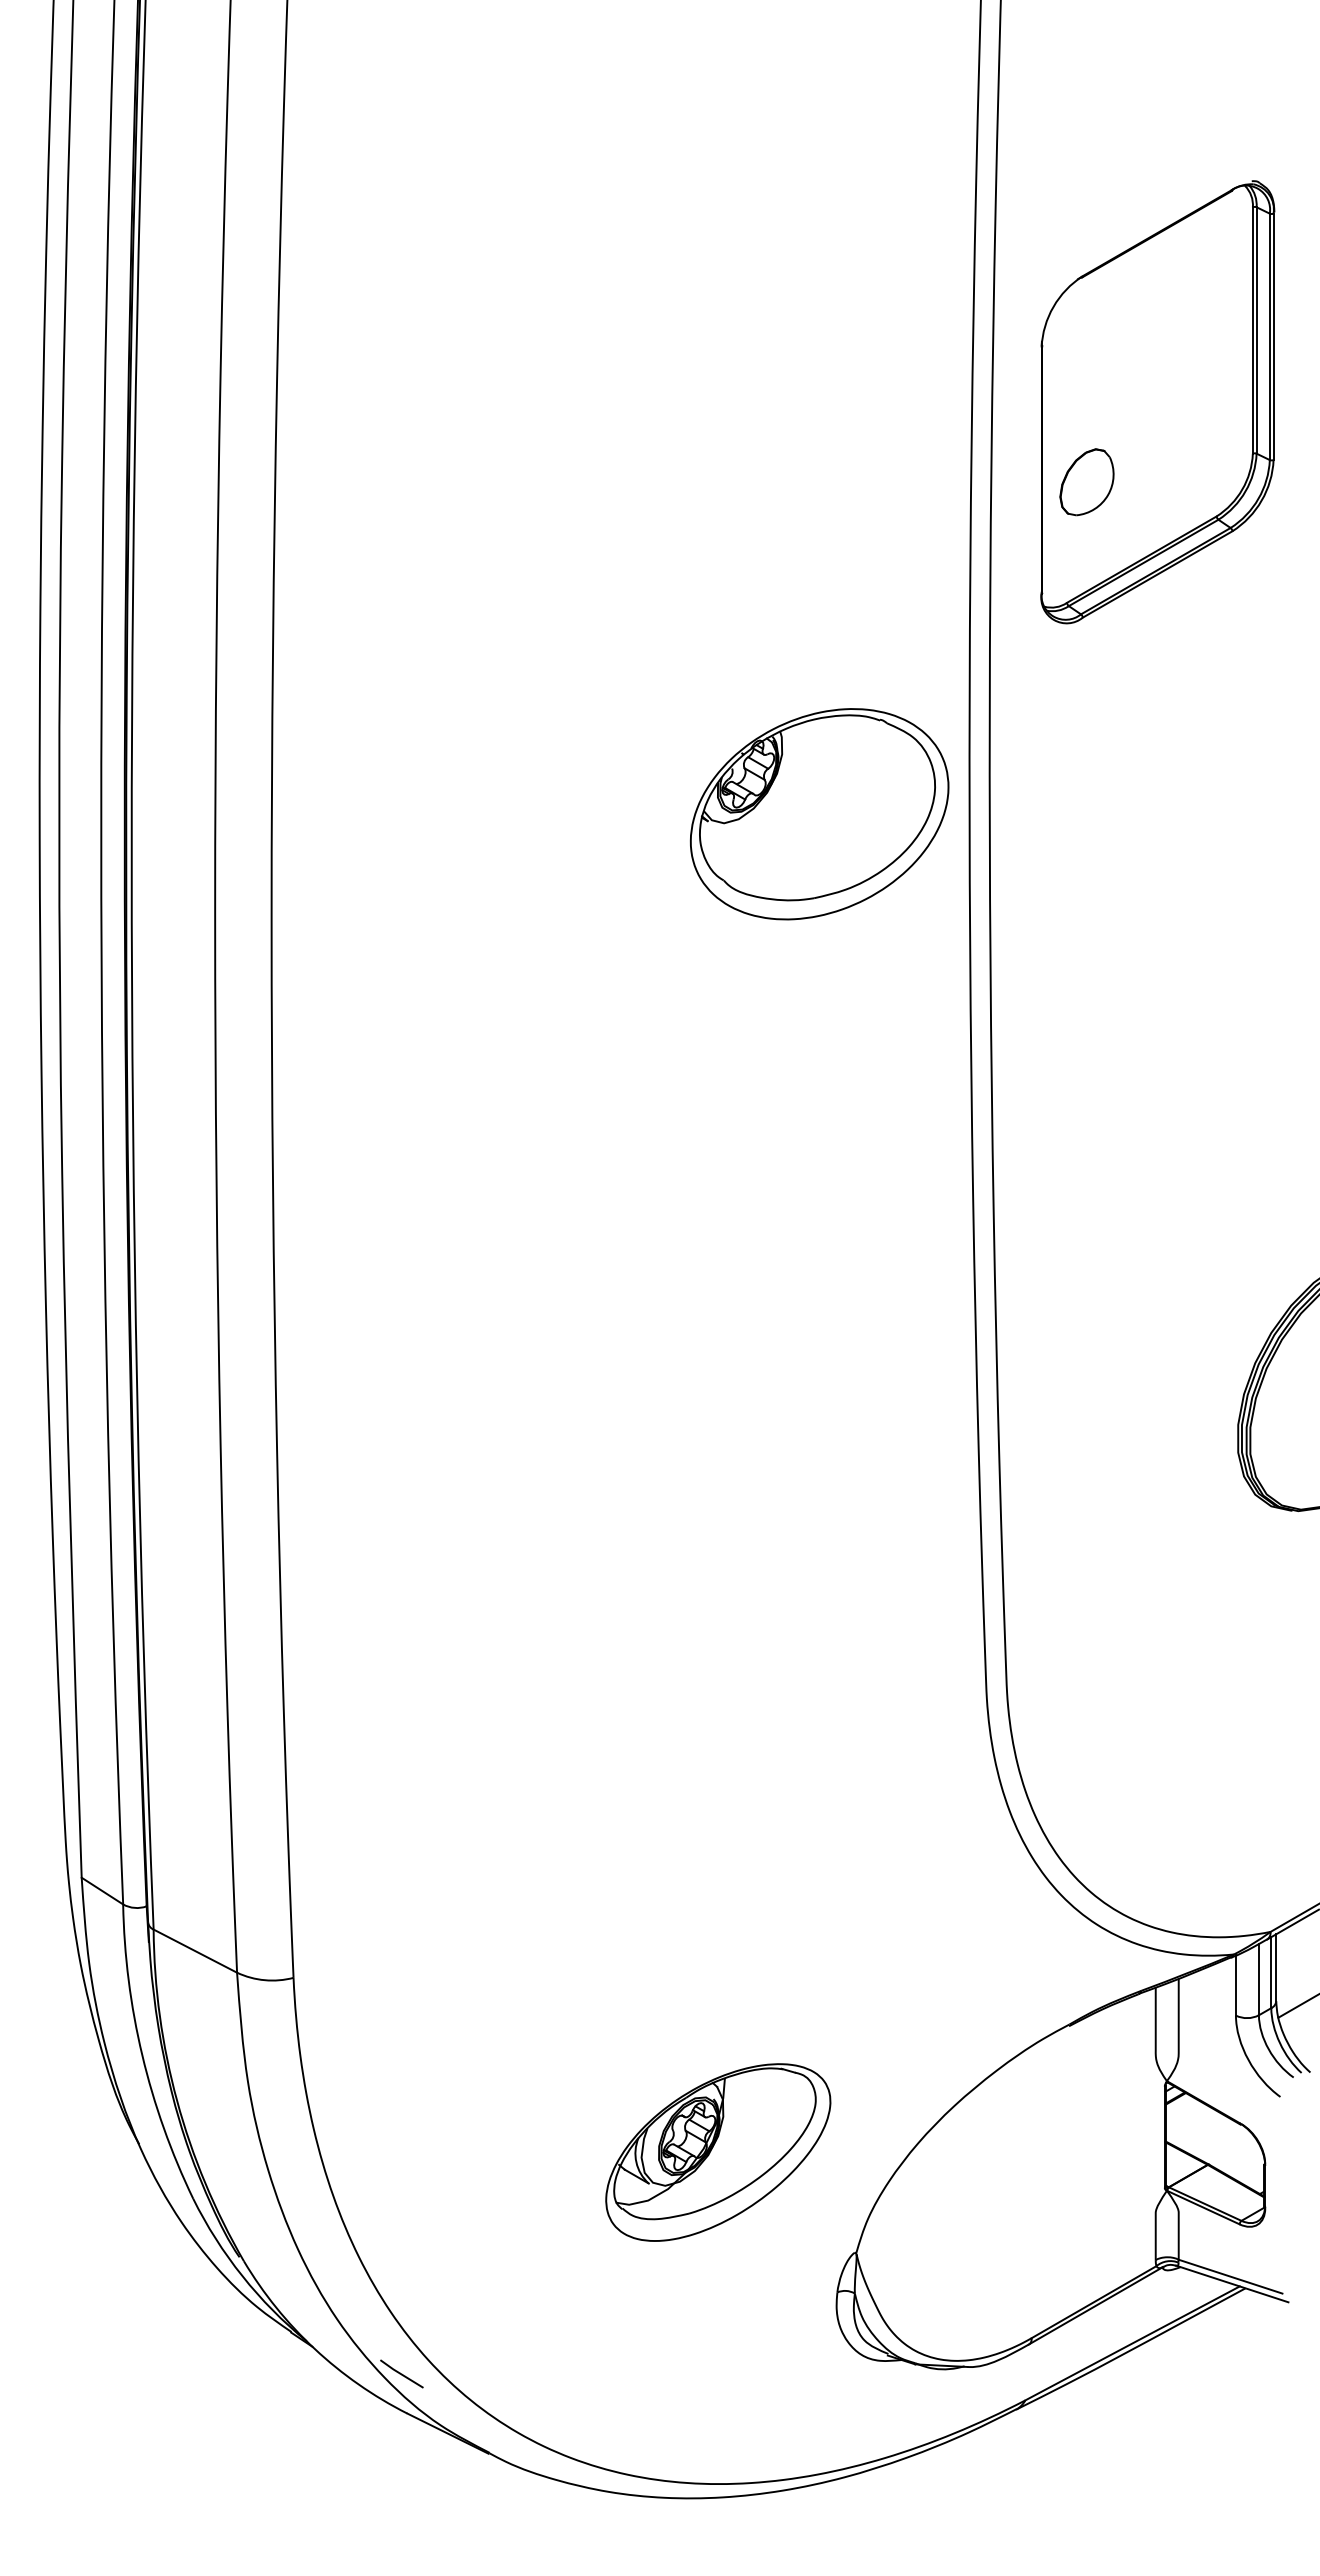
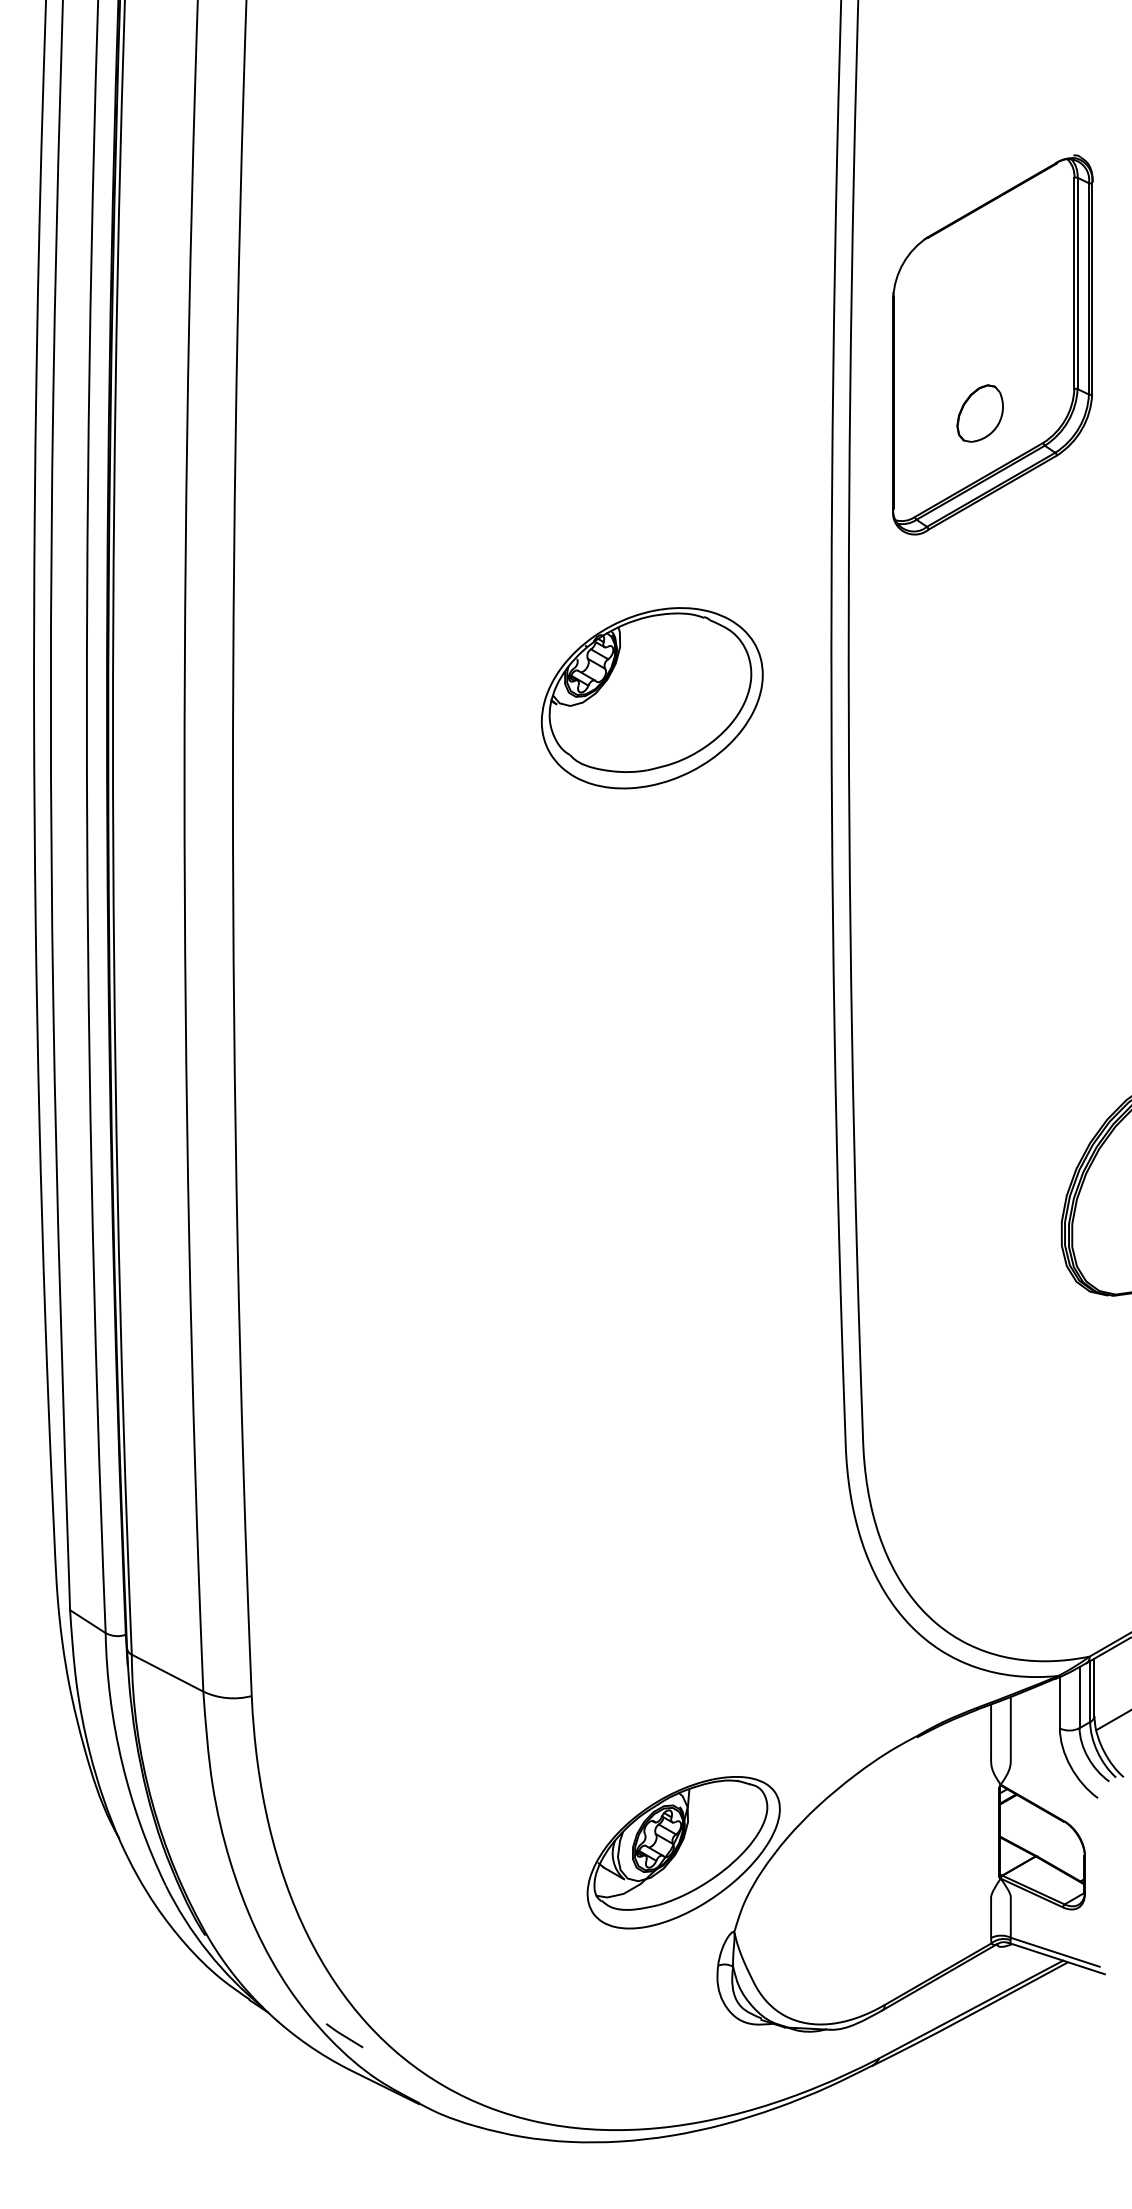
part: (1086, 482) -> (979, 413), moved
part: (819, 814) -> (652, 698), moved
part: (718, 2152) -> (683, 1852), moved

